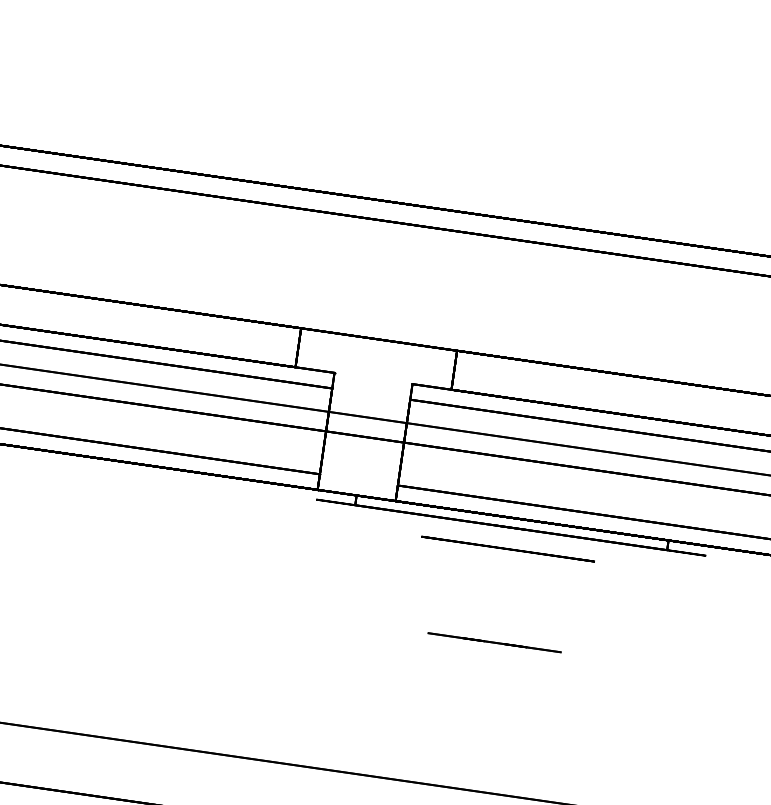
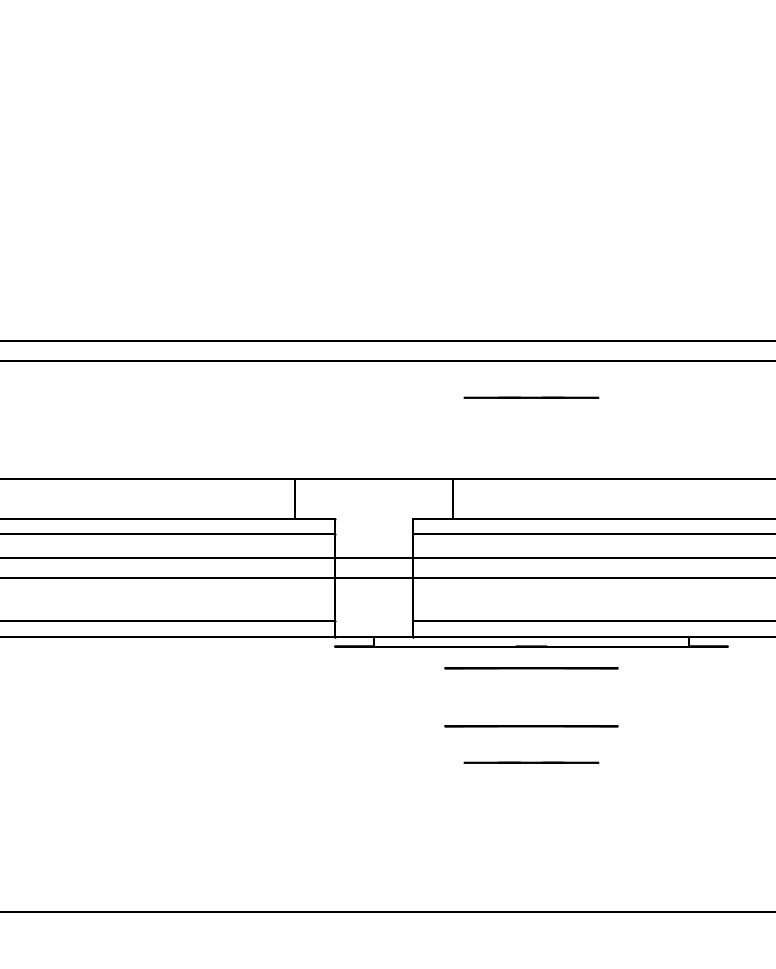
line: (546, 281) -> (531, 397), added
line: (499, 606) -> (531, 726), added

